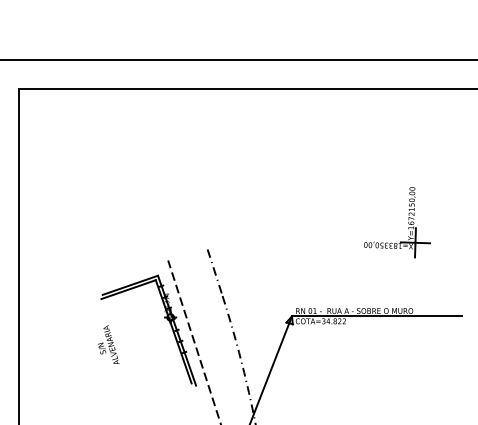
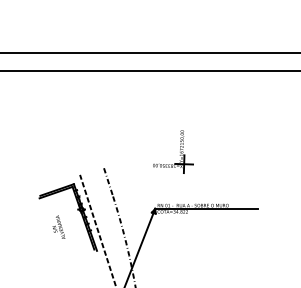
part: (409, 221) -> (180, 151), moved
text: (107, 343) -> (58, 226), moved

